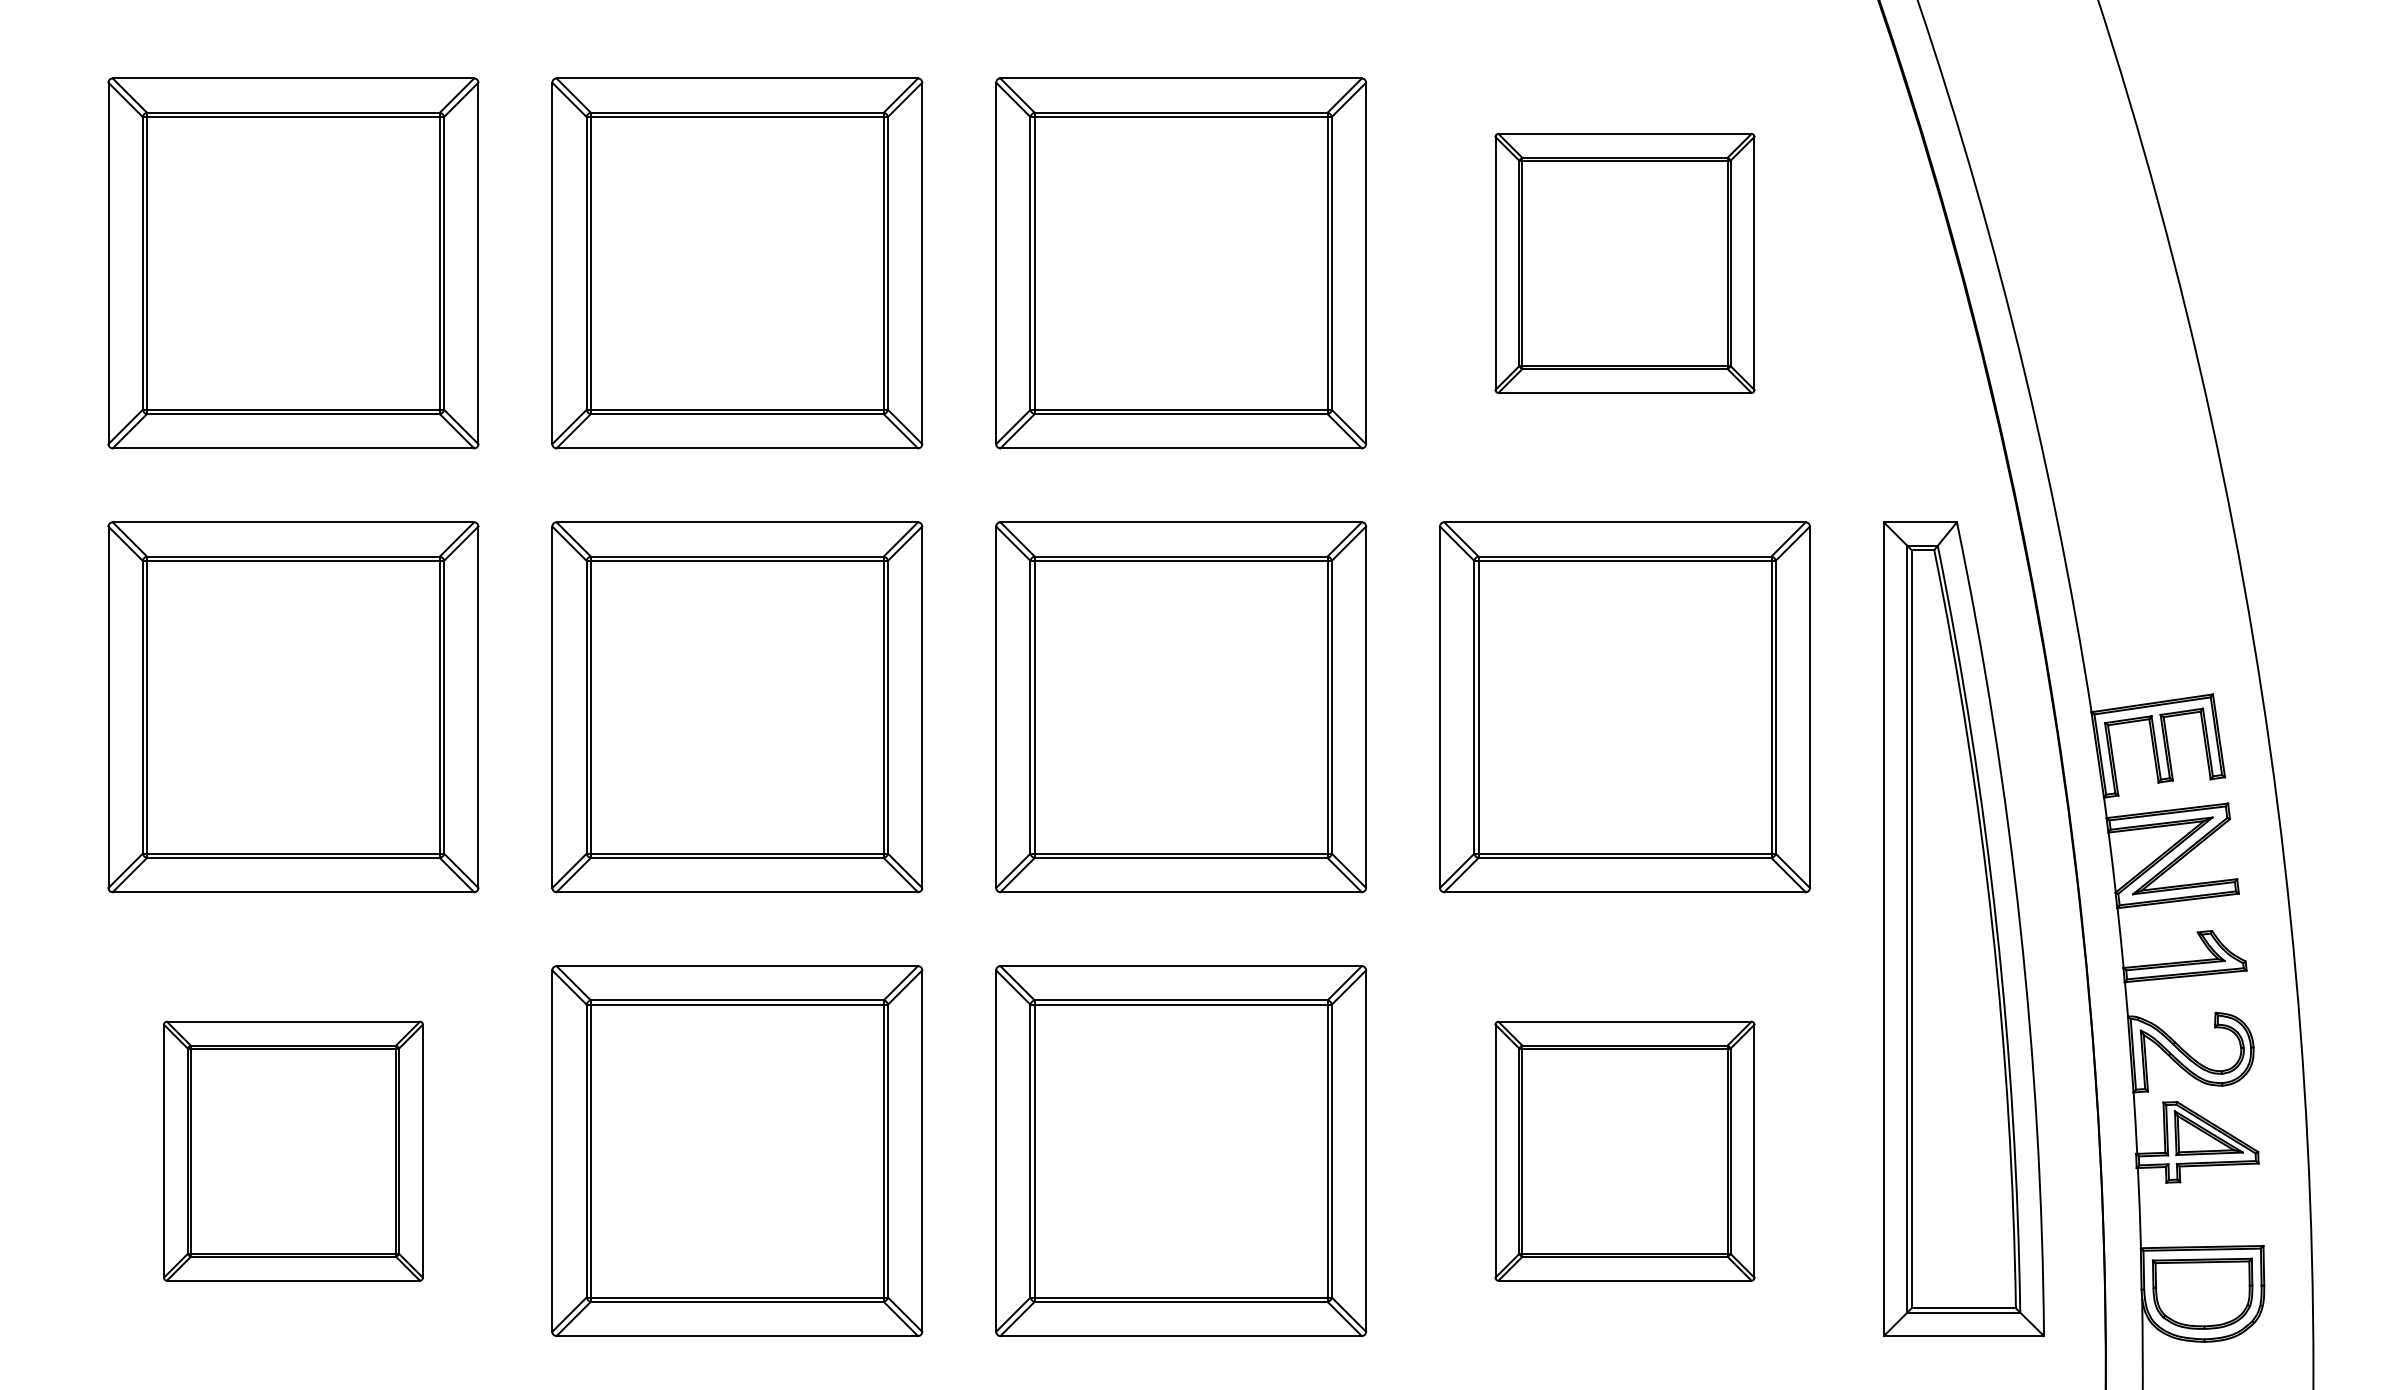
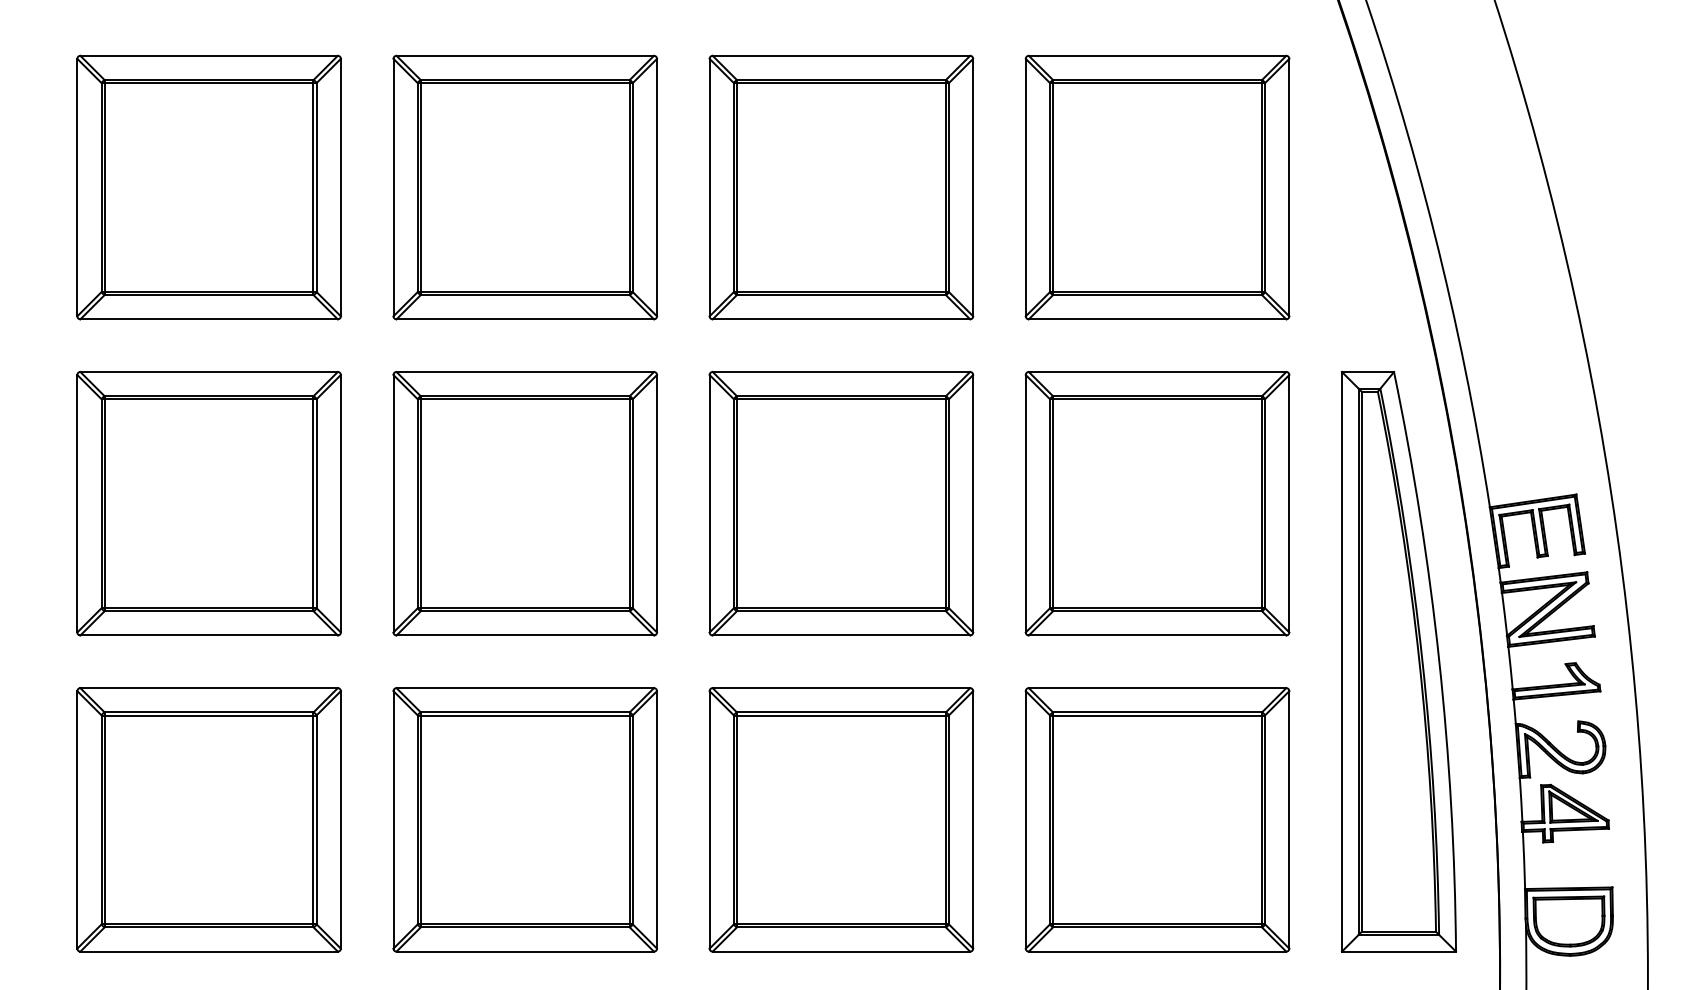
part: (1624, 263) -> (1157, 187), size x1.43
part: (293, 1151) -> (209, 820), size x1.43
part: (1624, 1151) -> (1157, 820), size x1.43

